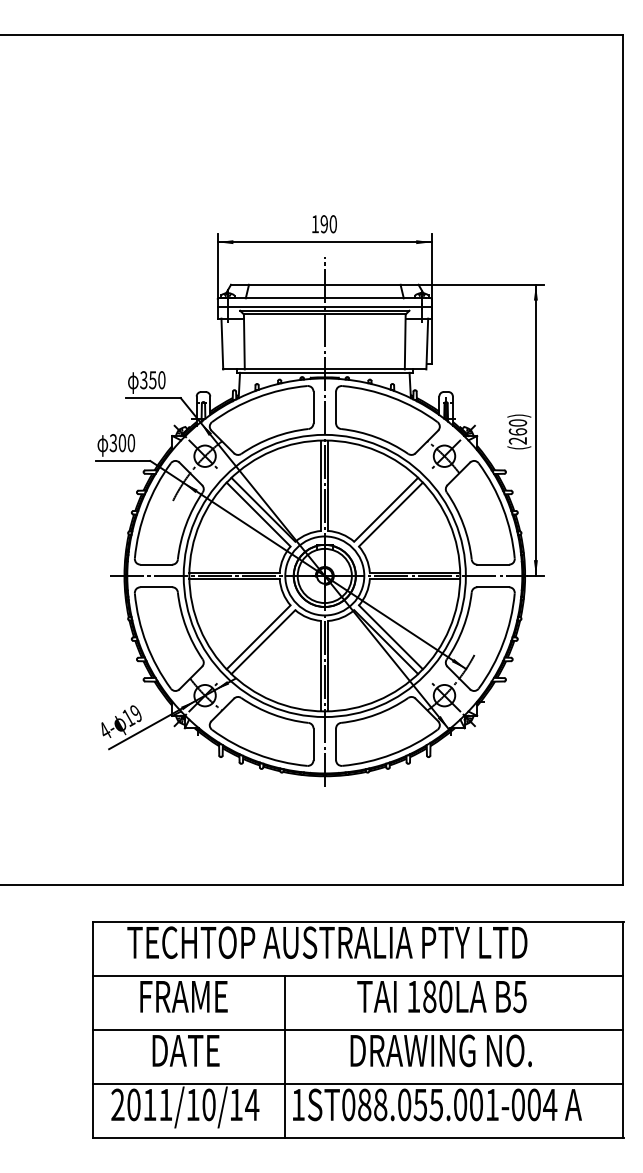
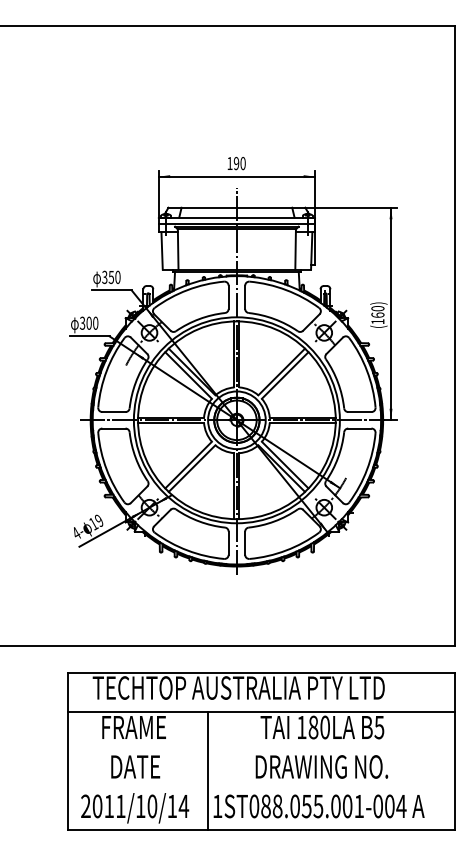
text: (517, 440) -> (377, 321), (260) -> (160)
line: (358, 1029) -> (261, 751), removed
line: (358, 1083) -> (261, 790), removed

